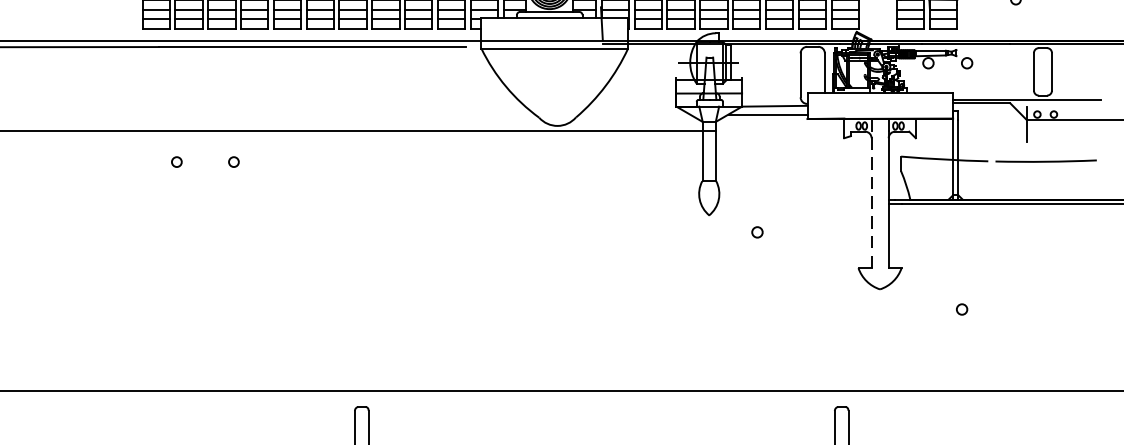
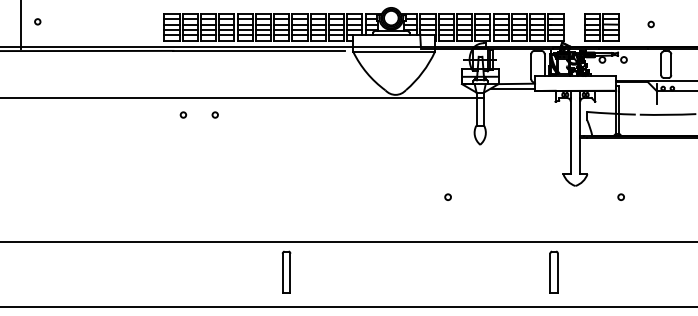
line: (871, 198) -> (570, 135), dashed -> solid
circle: (756, 231) -> (447, 196), moved

